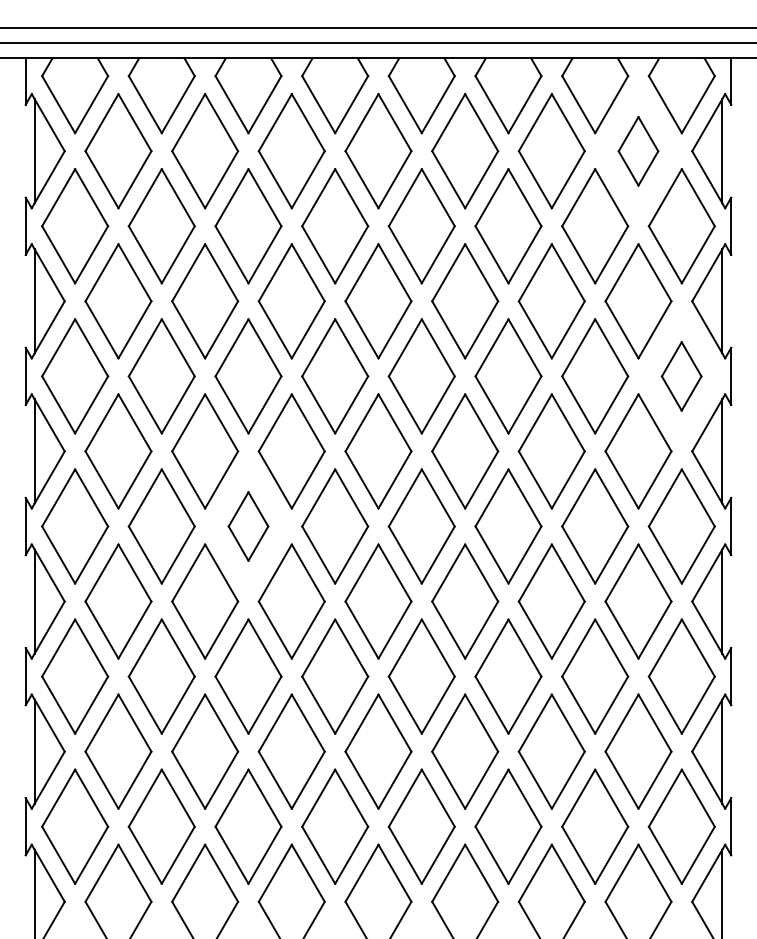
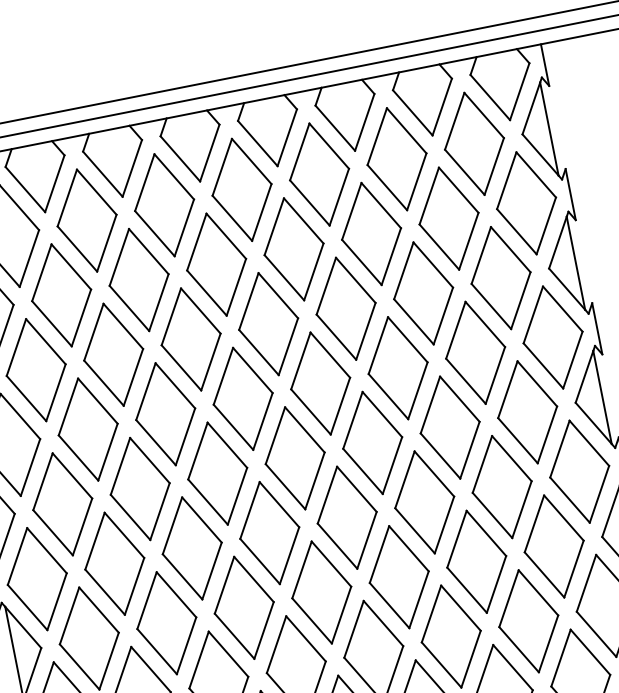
part: (638, 151) -> (474, 144), size x1.67
part: (681, 376) -> (552, 337), size x1.67
part: (248, 526) -> (192, 548), size x1.67

